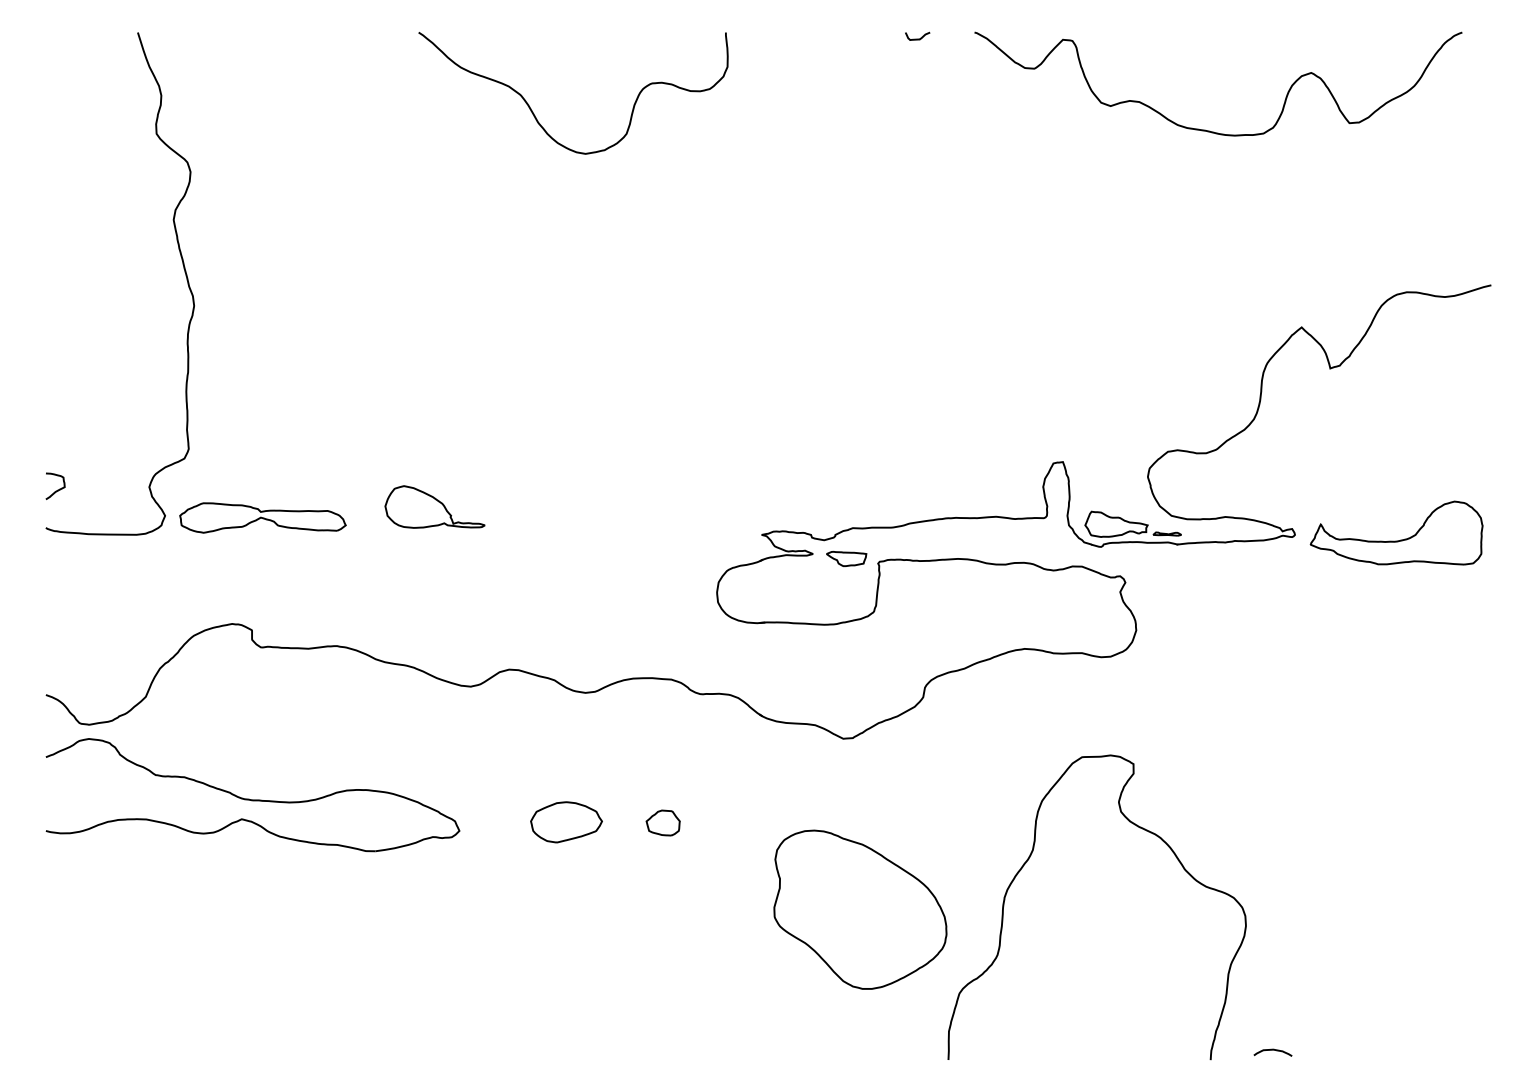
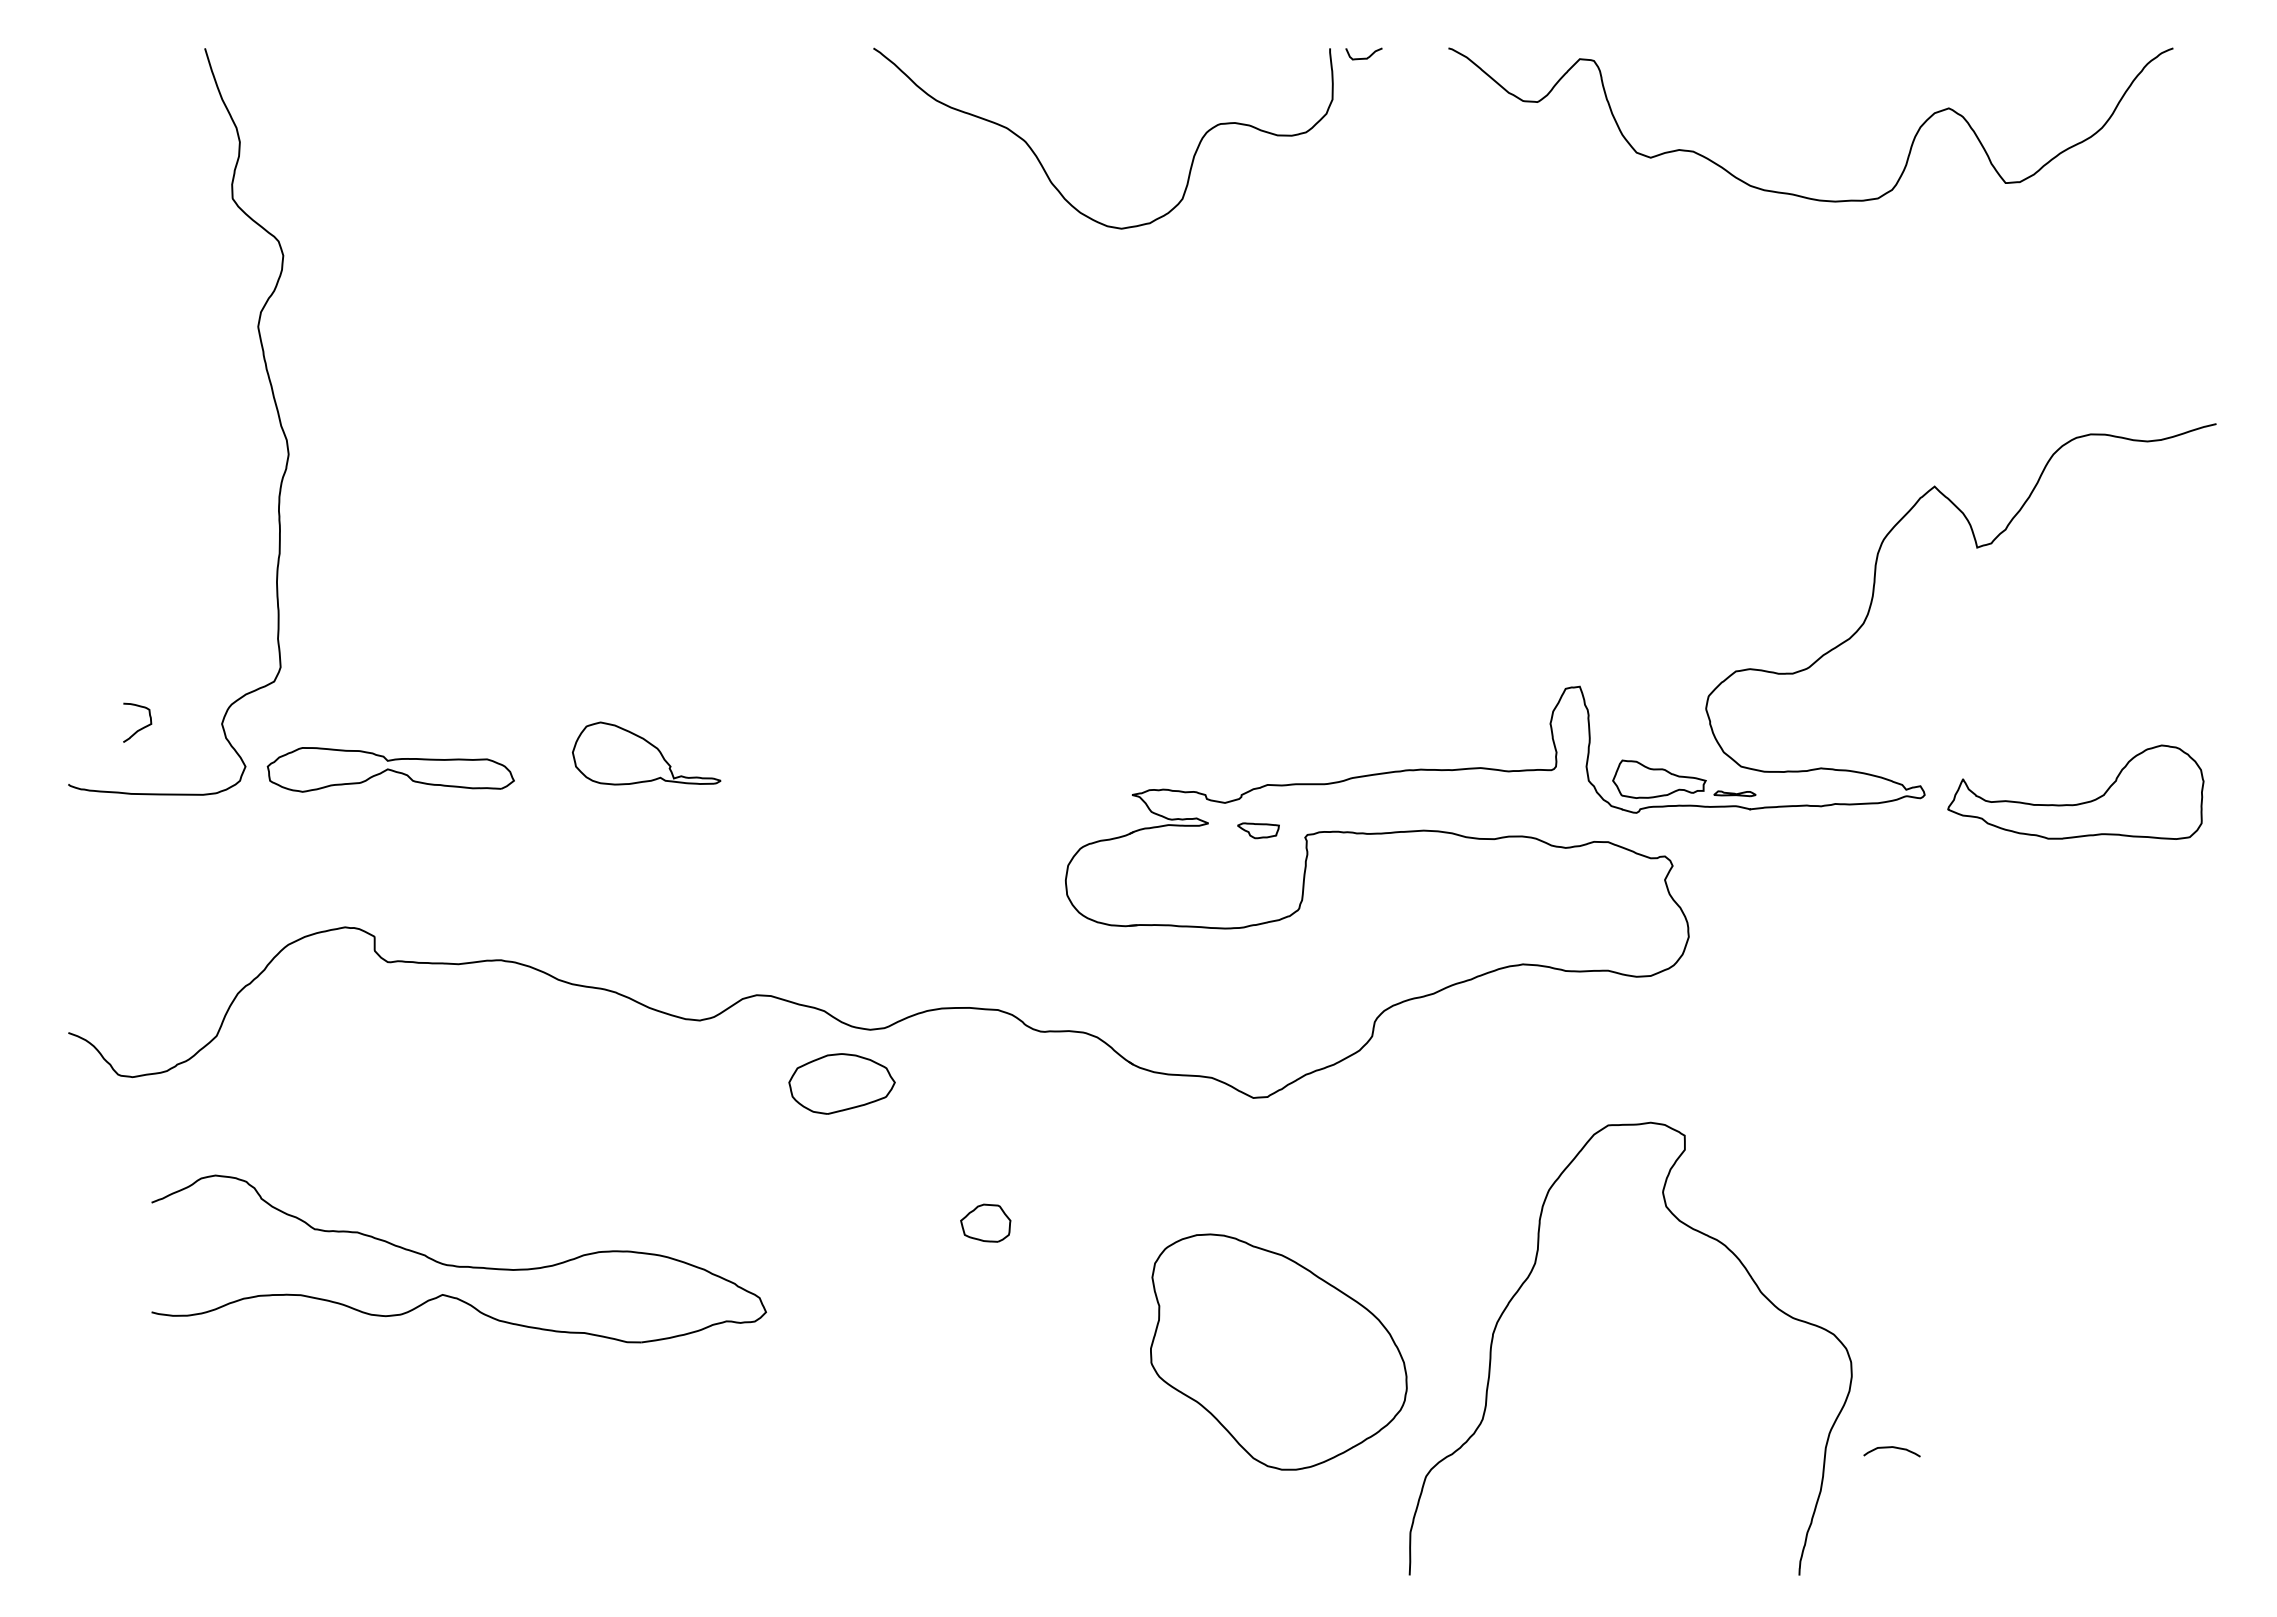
curve: (534, 113) -> (1045, 168), moved
curve: (57, 489) -> (140, 727), moved
part: (846, 558) -> (1258, 830), size x0.7
part: (252, 795) -> (458, 1259), moved
part: (566, 822) -> (842, 1084), moved
curve: (1272, 1050) -> (1891, 1448), moved

